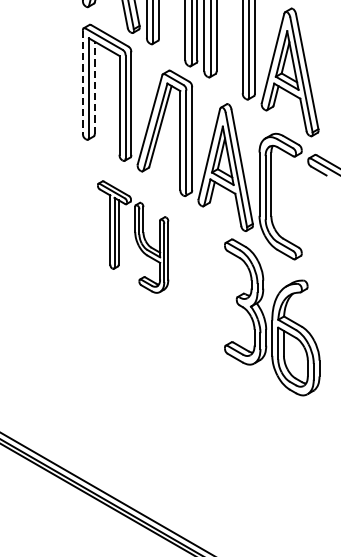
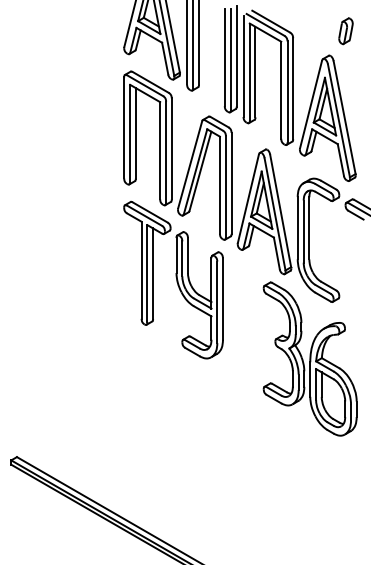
line: (83, 82) -> (124, 128), dashed -> solid
line: (94, 86) -> (135, 132), dashed -> solid
part: (133, 236) -> (173, 279), size x1.43

